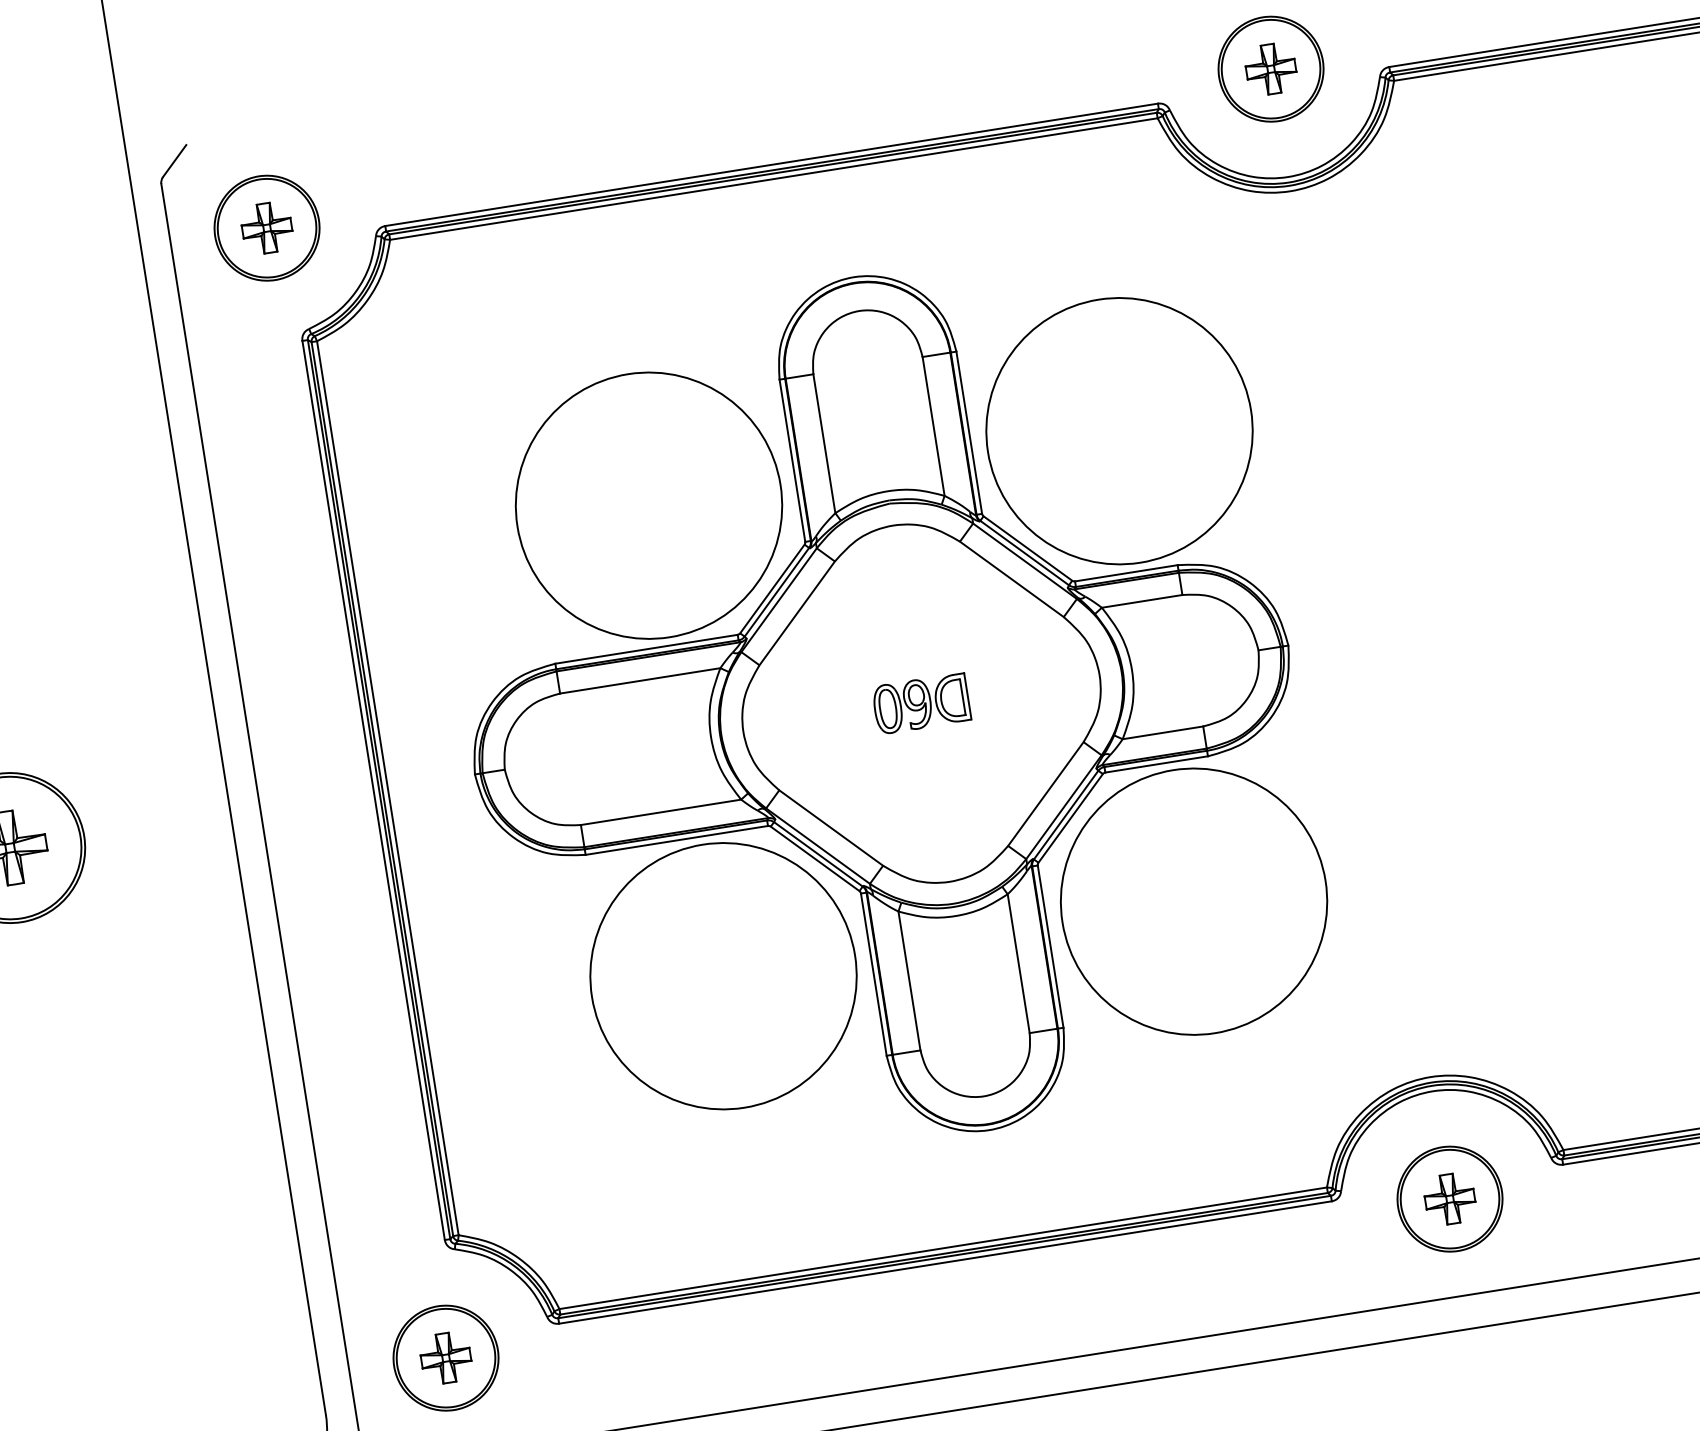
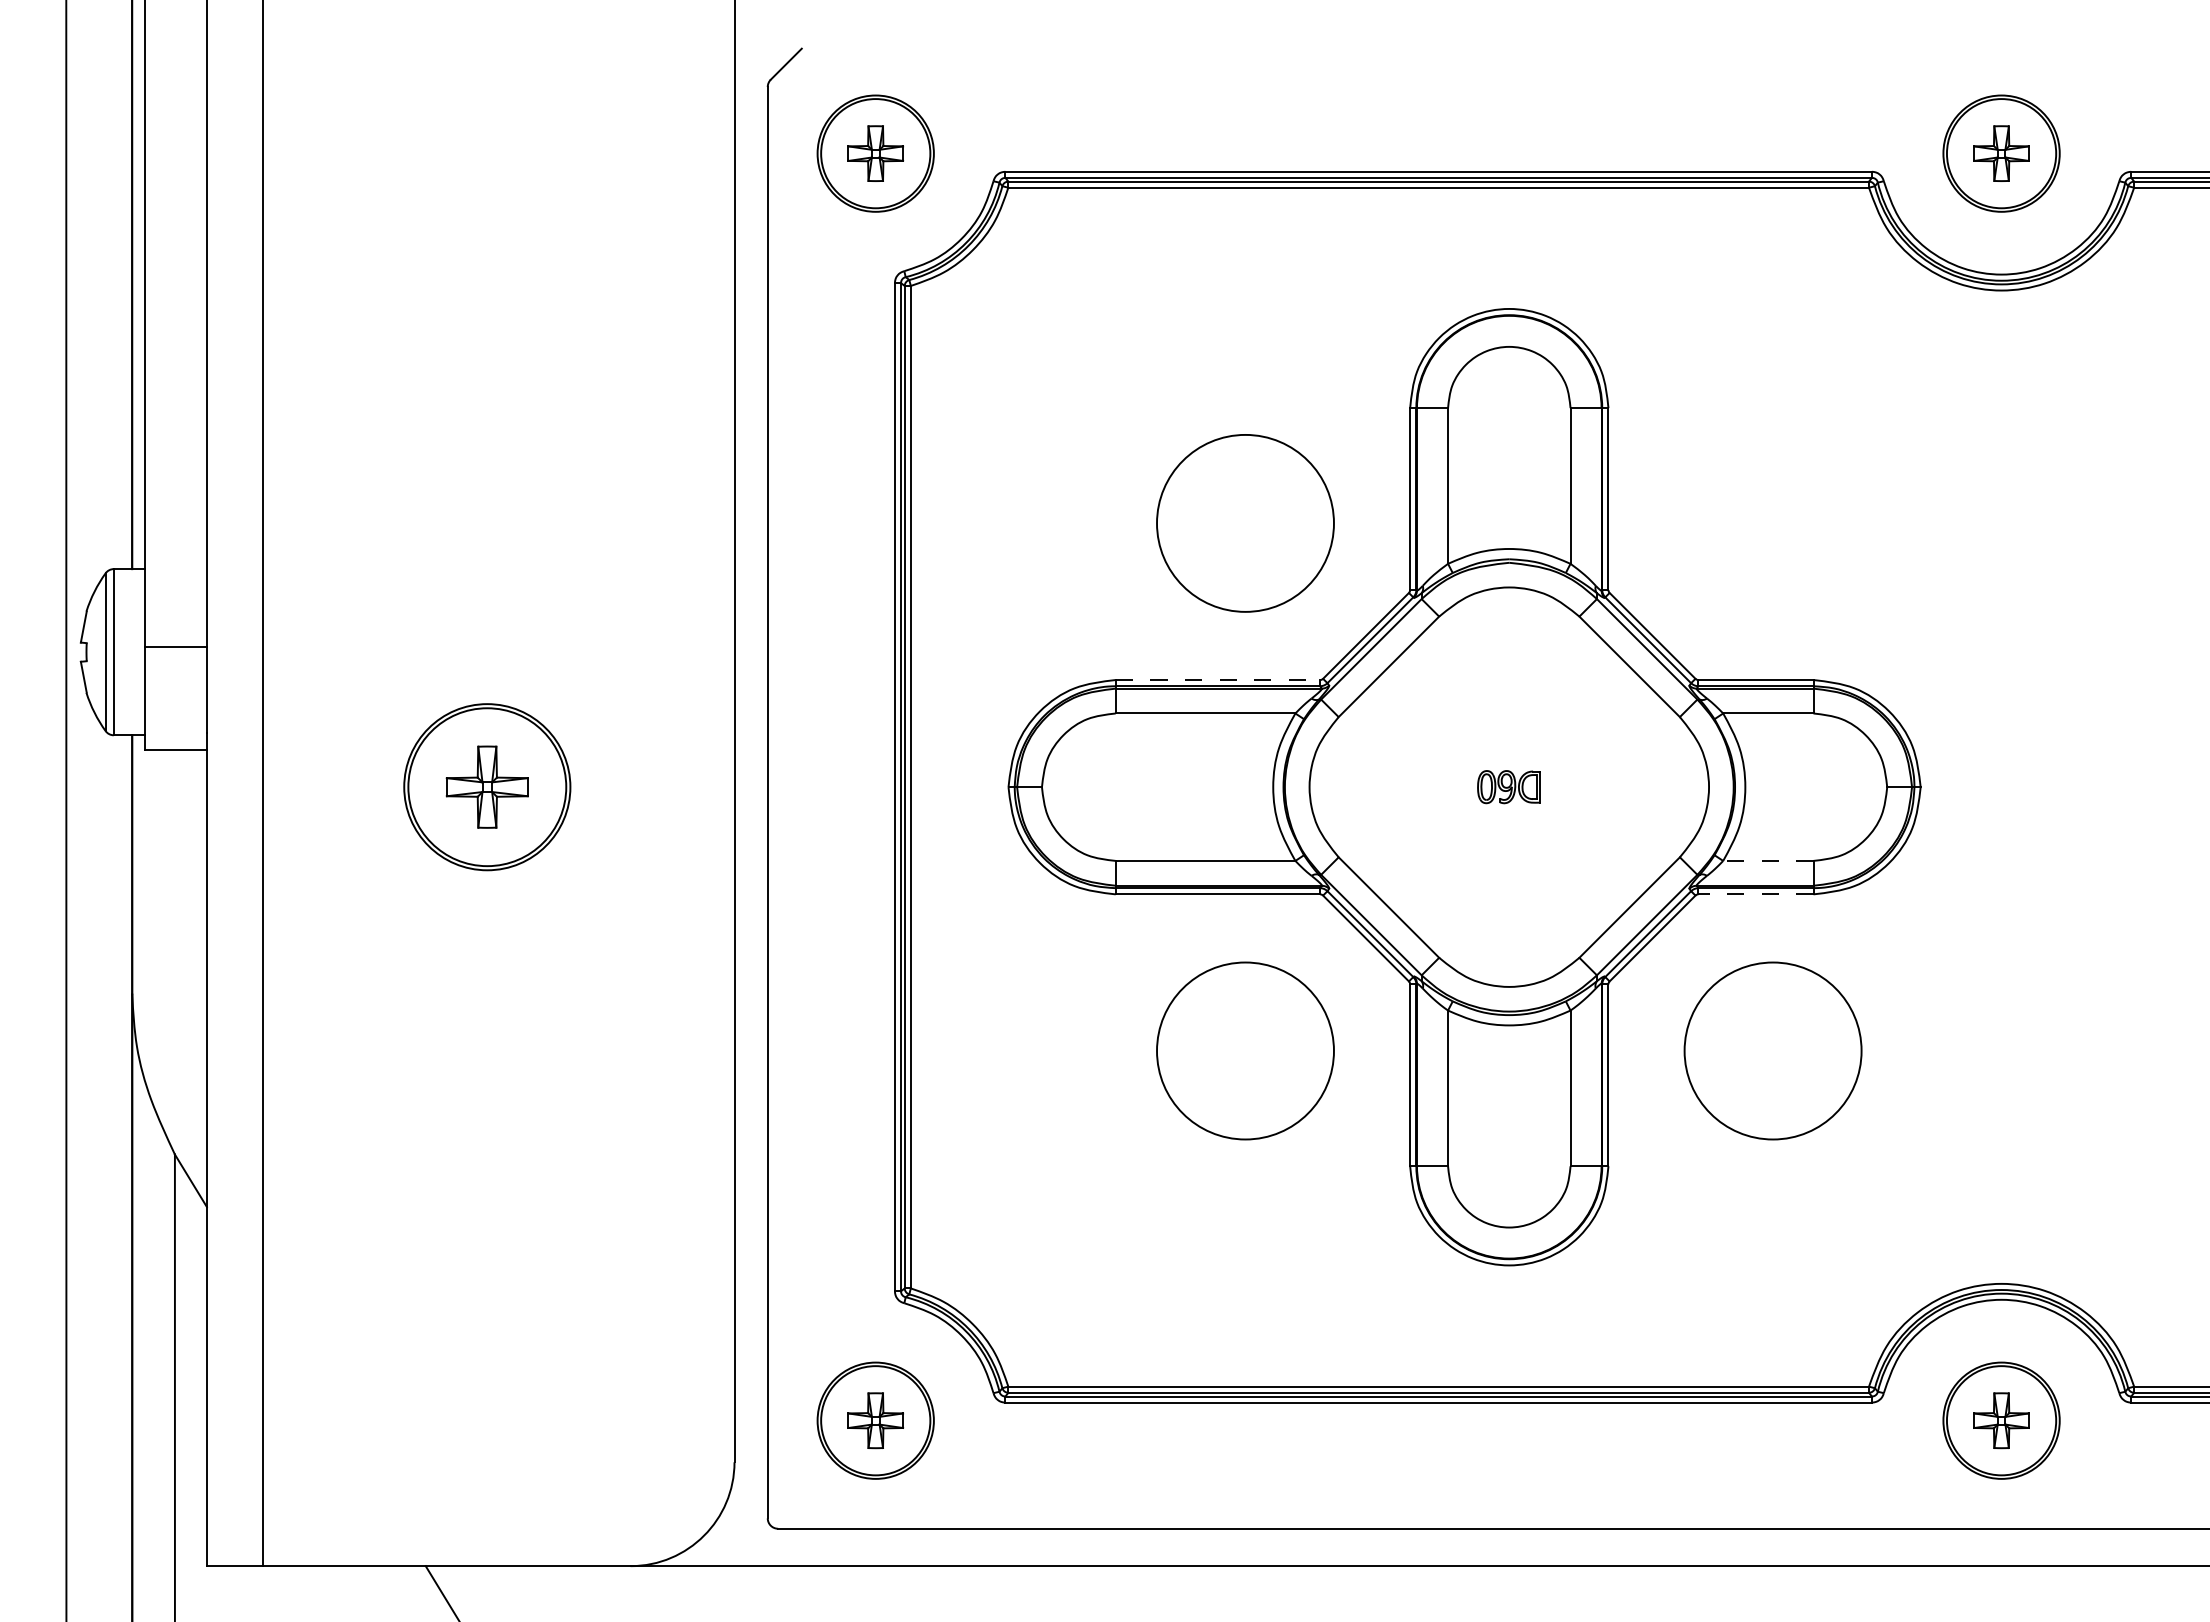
circle: (1119, 431) -> (1772, 523), removed
circle: (648, 504) -> (1245, 522), size x0.6
line: (647, 649) -> (1218, 680), solid -> dashed
part: (920, 703) -> (1508, 786), size x0.6
line: (1162, 732) -> (1767, 860), solid -> dashed
line: (1156, 764) -> (1755, 894), solid -> dashed
circle: (1193, 901) -> (1772, 1050), size x0.6
circle: (723, 975) -> (1245, 1050), size x0.6

